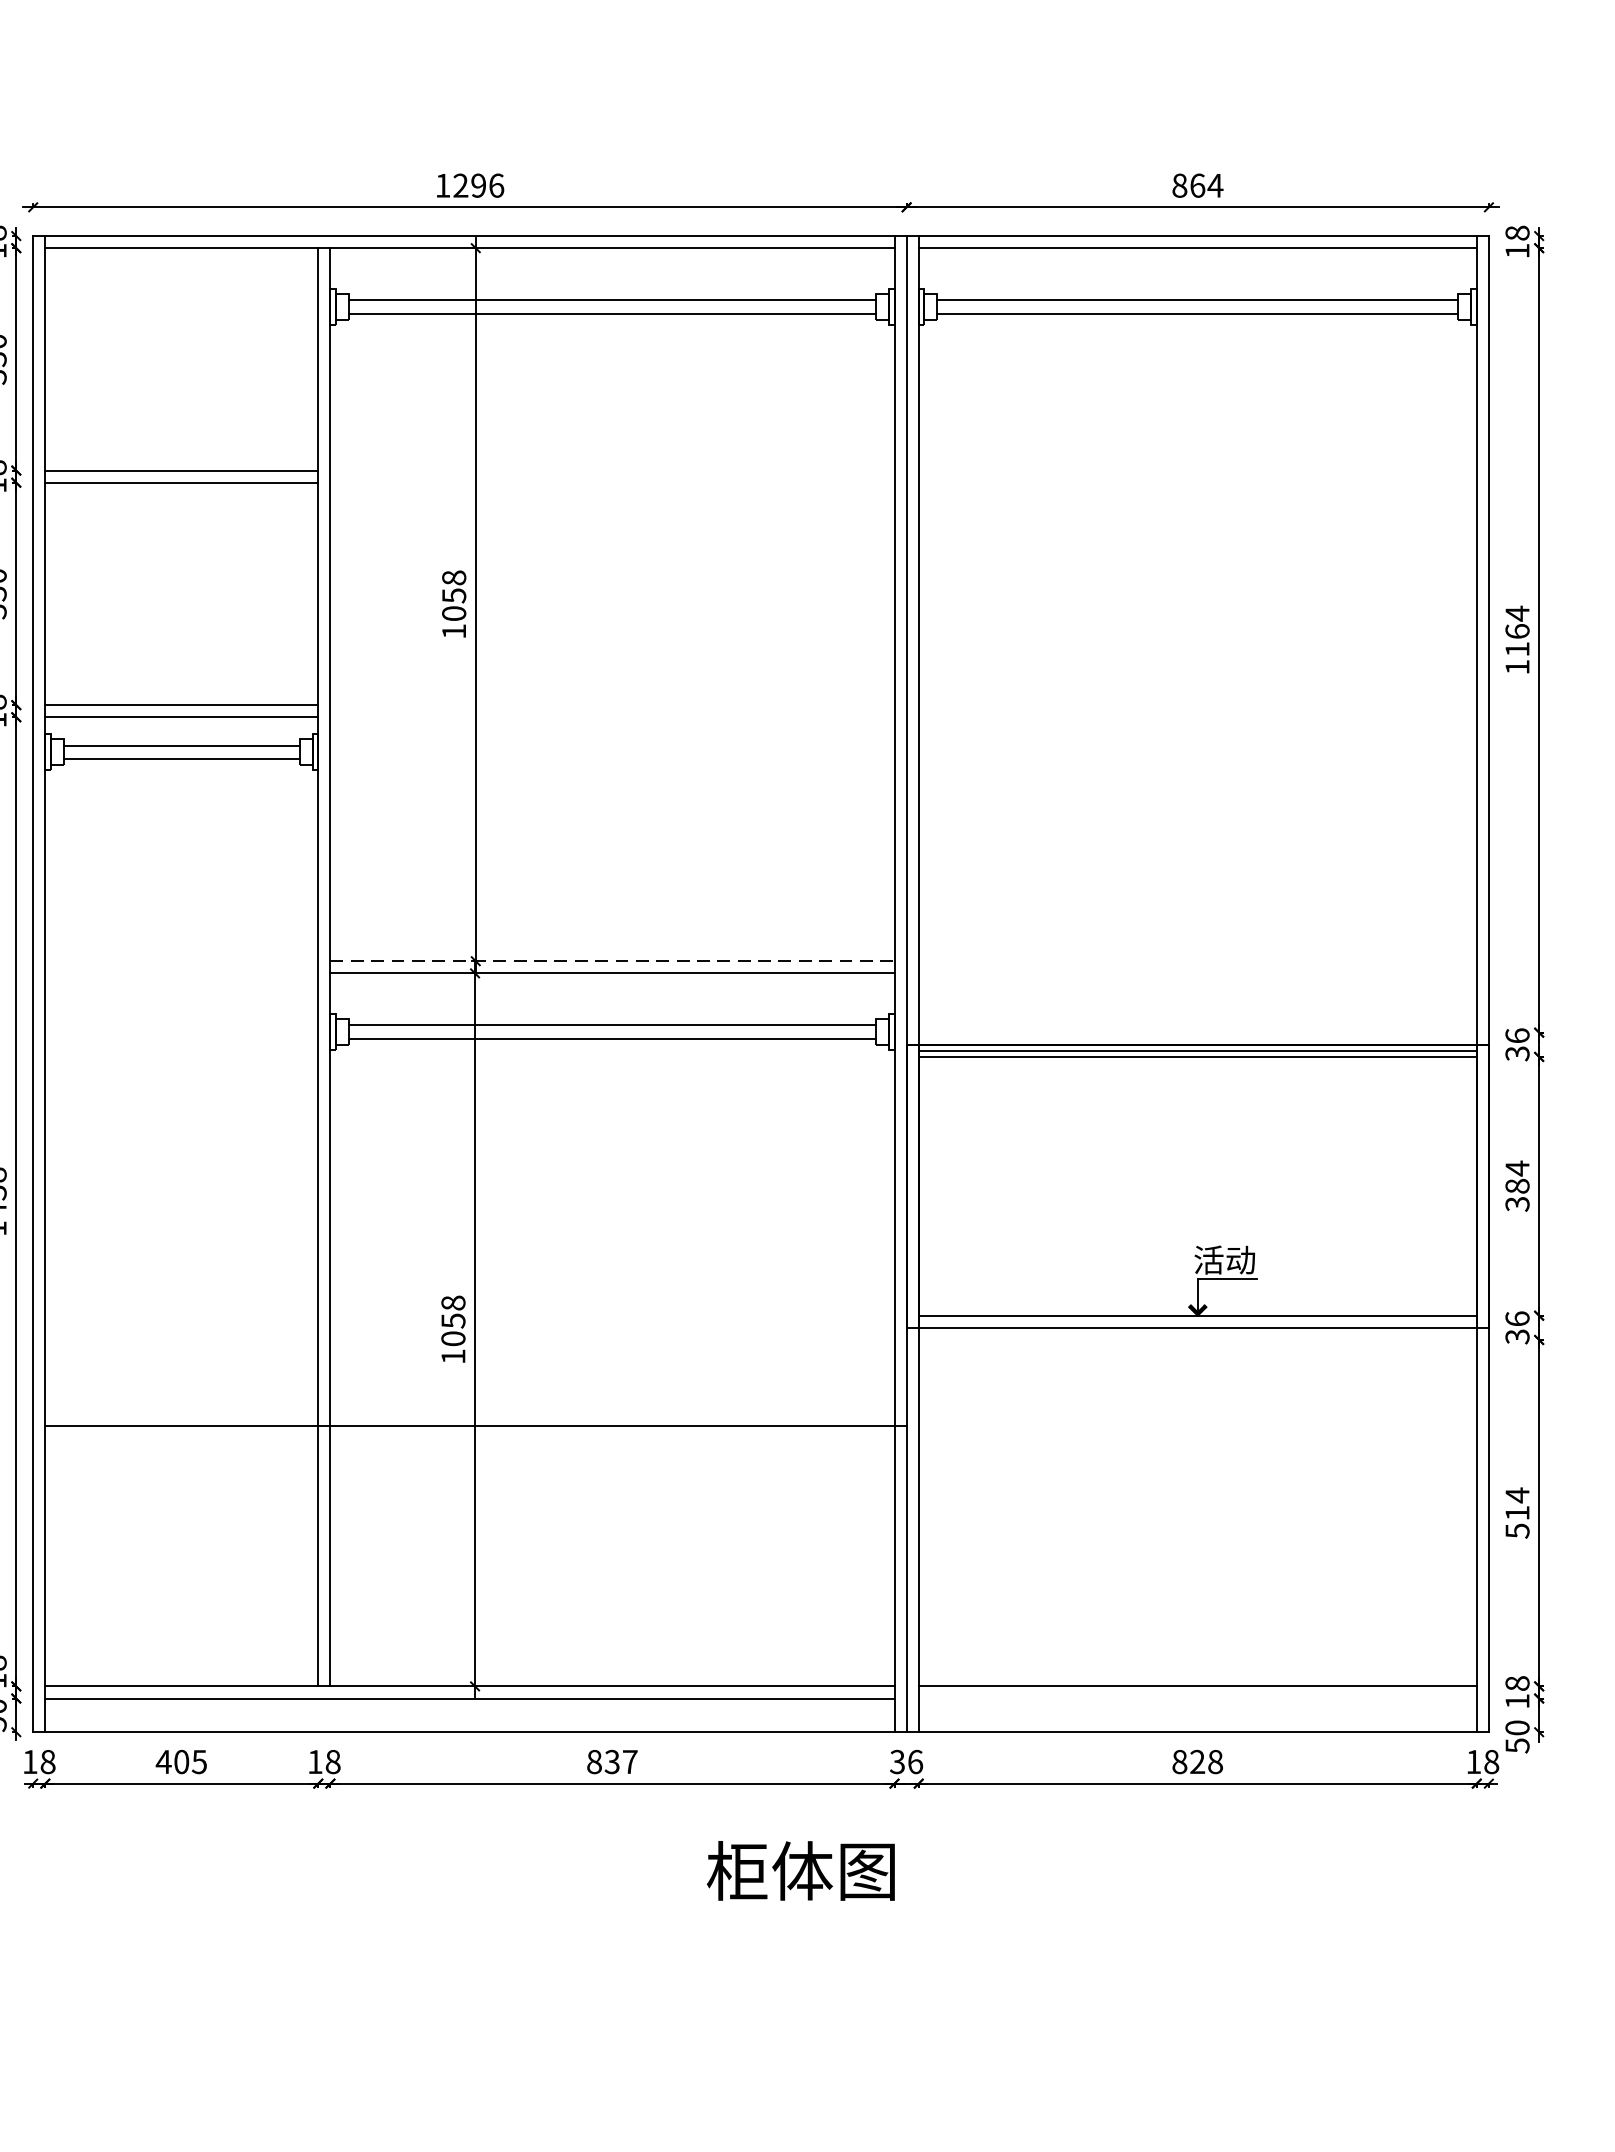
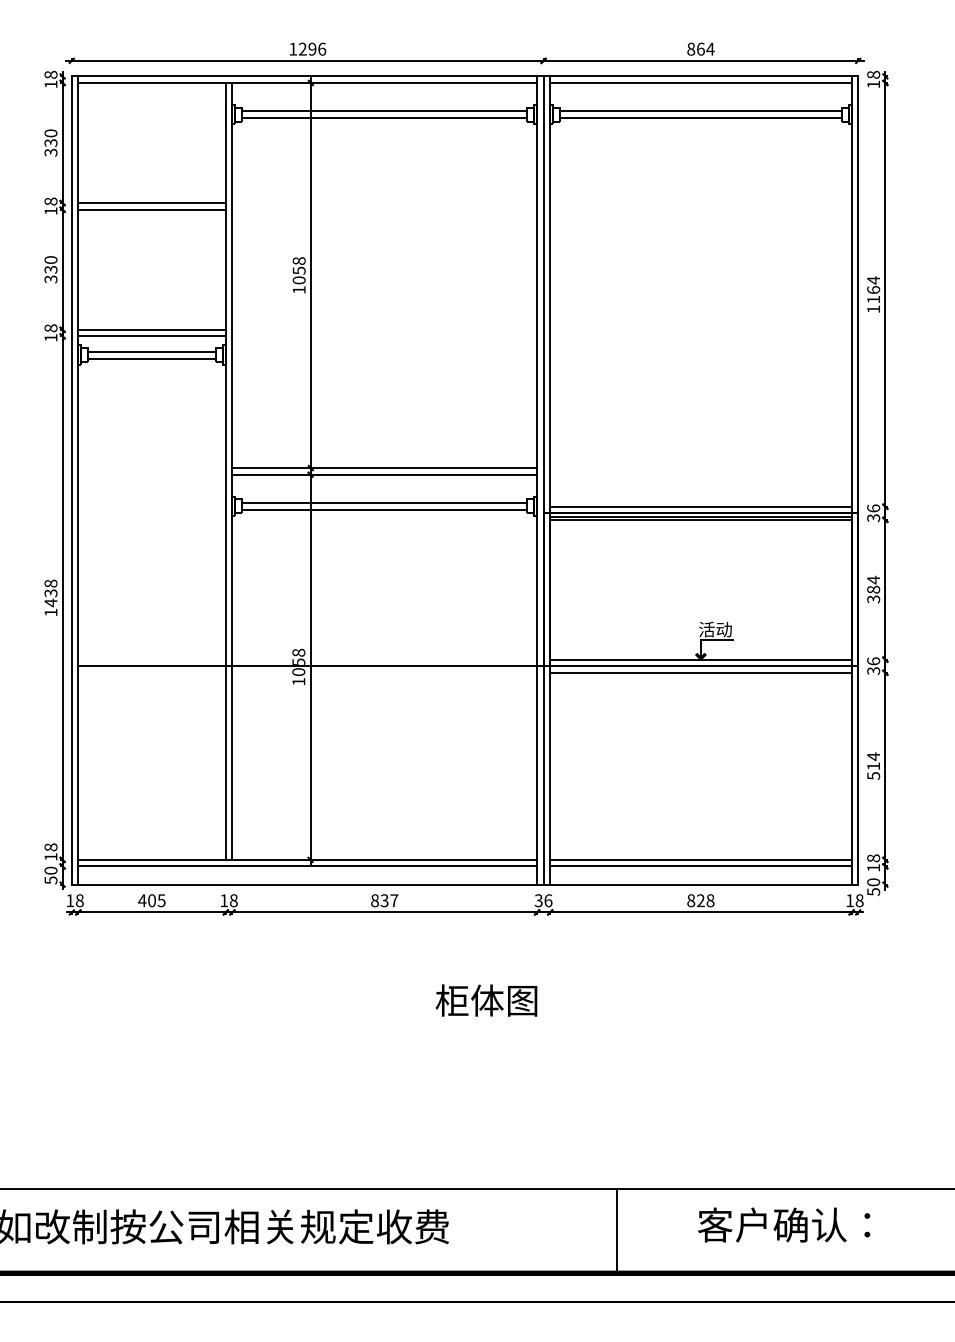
line: (613, 961) -> (385, 468), dashed -> solid
line: (1197, 1032) -> (700, 506), added
line: (1197, 1339) -> (700, 672), added
line: (475, 1426) -> (310, 666), moved
line: (1197, 1698) -> (700, 866), added
text: (800, 1870) -> (486, 1000), moved

